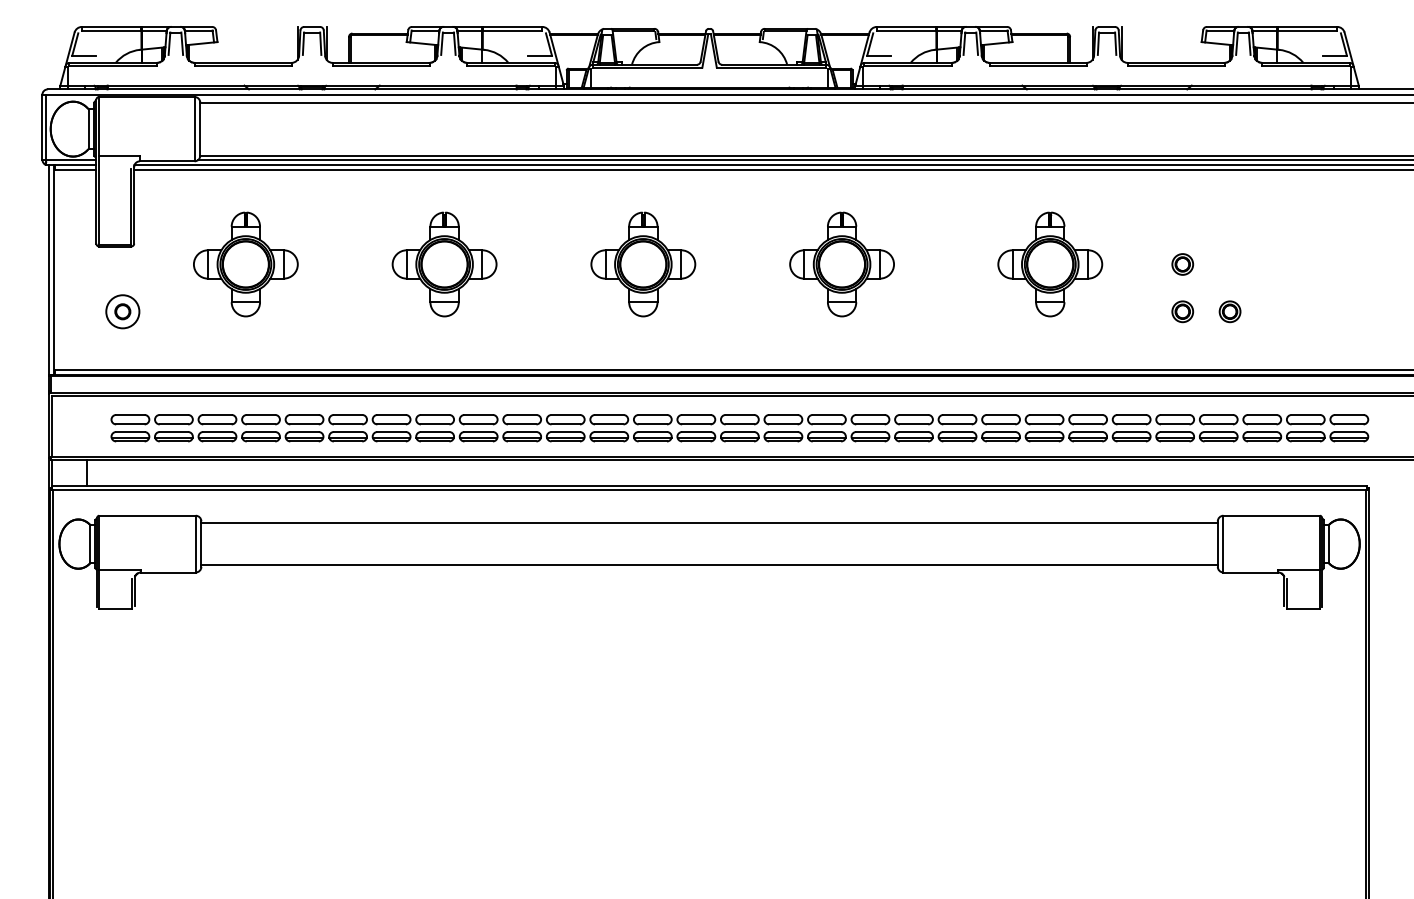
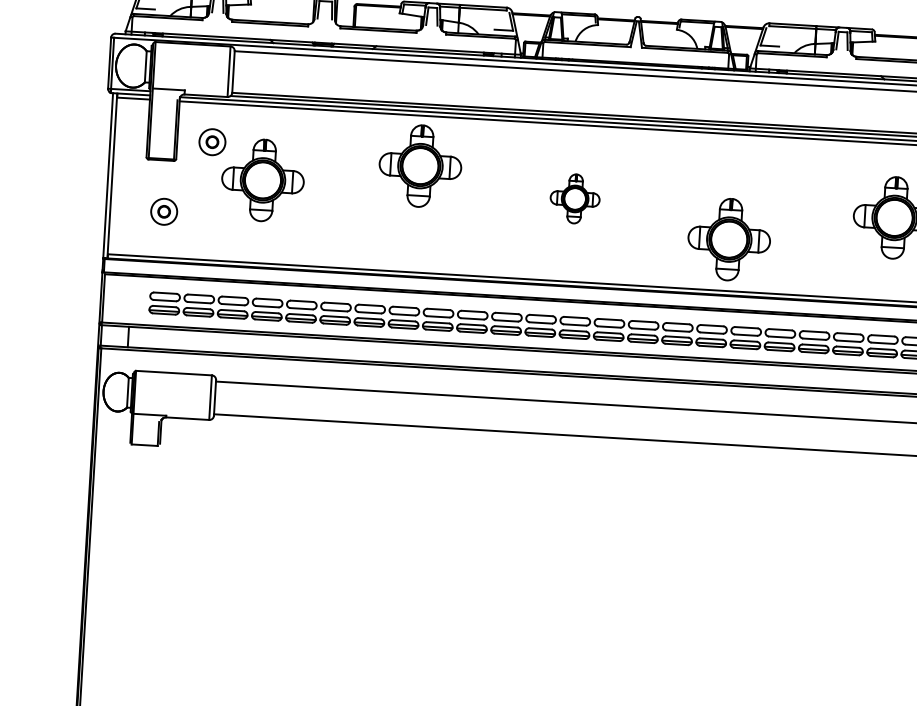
part: (178, 219) -> (212, 141), added
part: (444, 264) -> (420, 166), moved
part: (643, 264) -> (575, 198), size x0.6
part: (841, 264) -> (728, 239), moved

